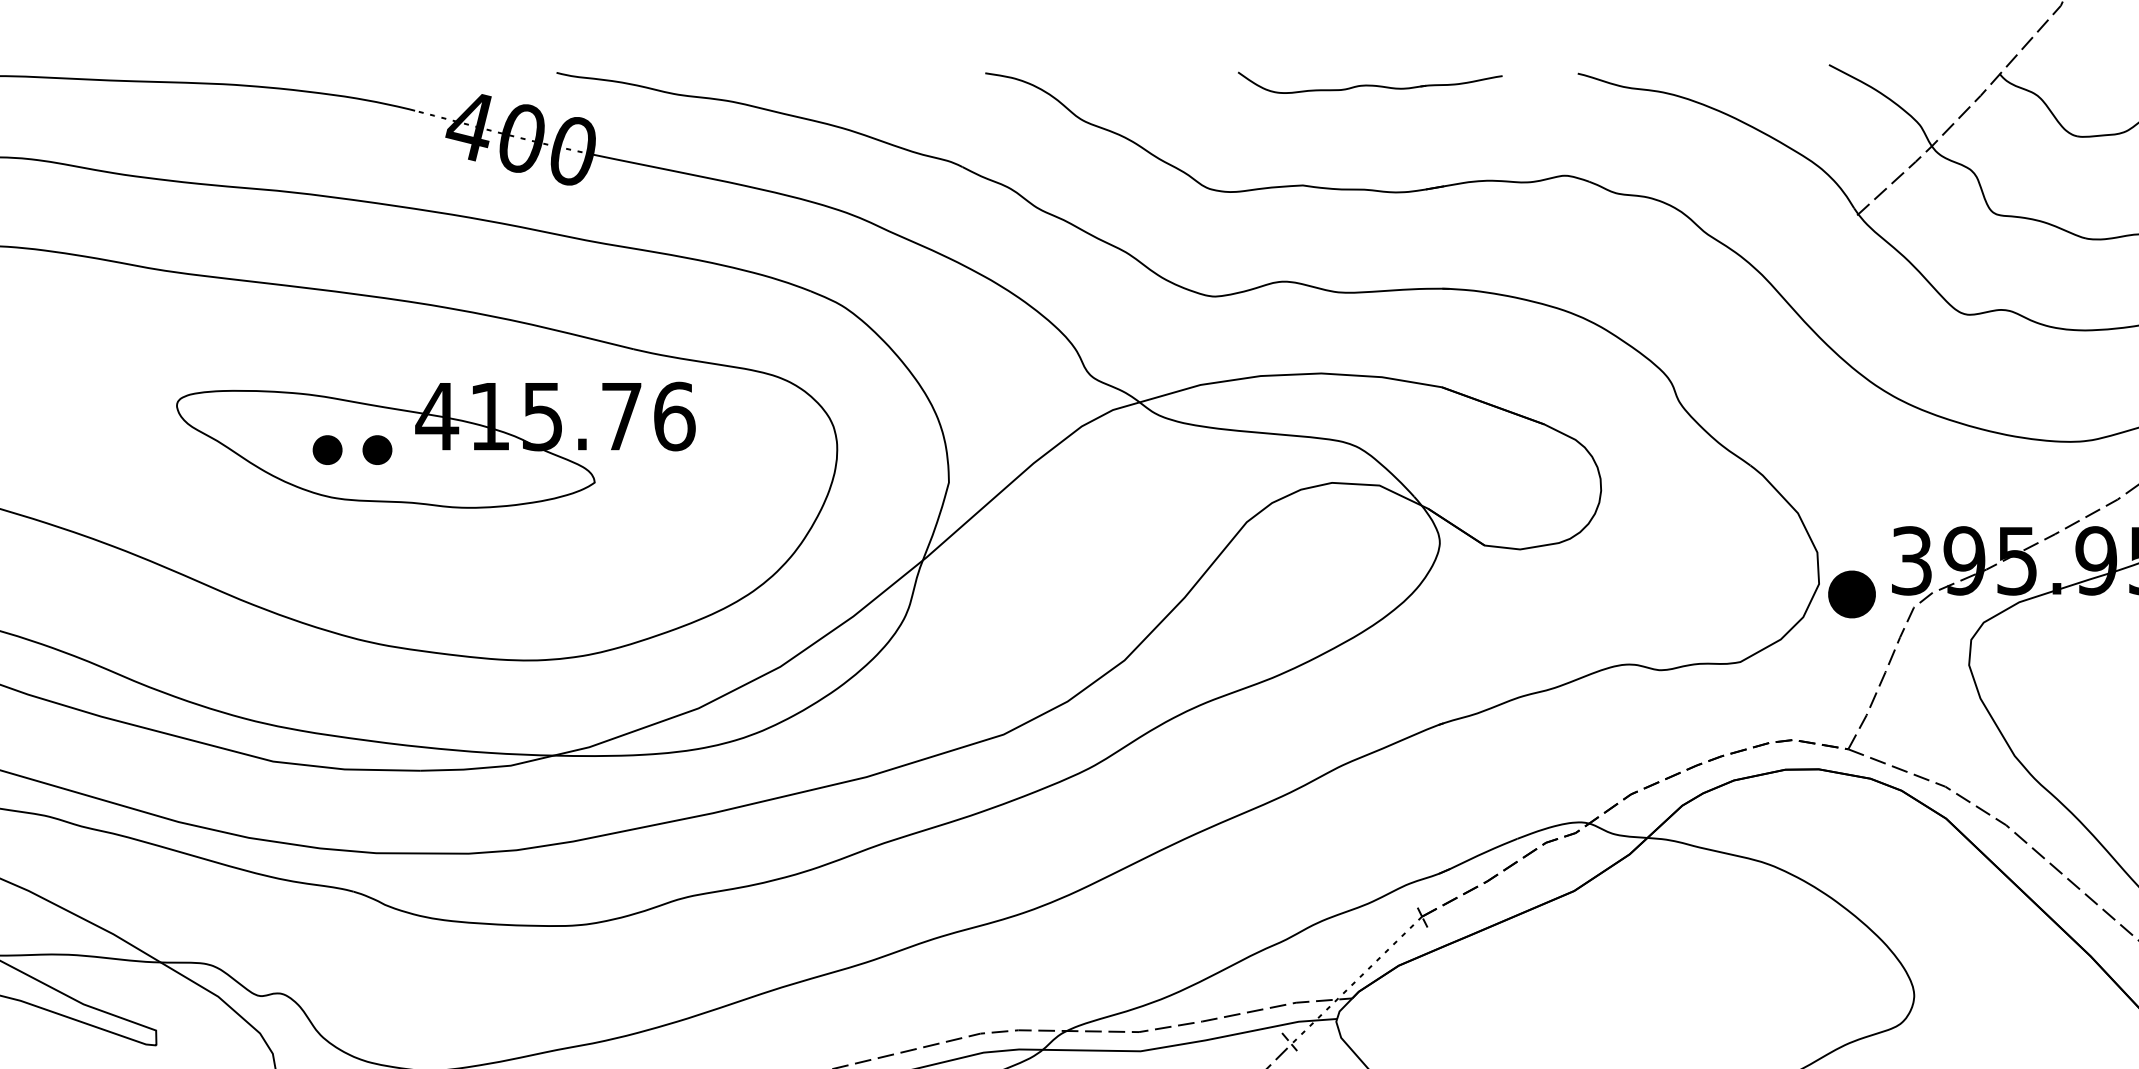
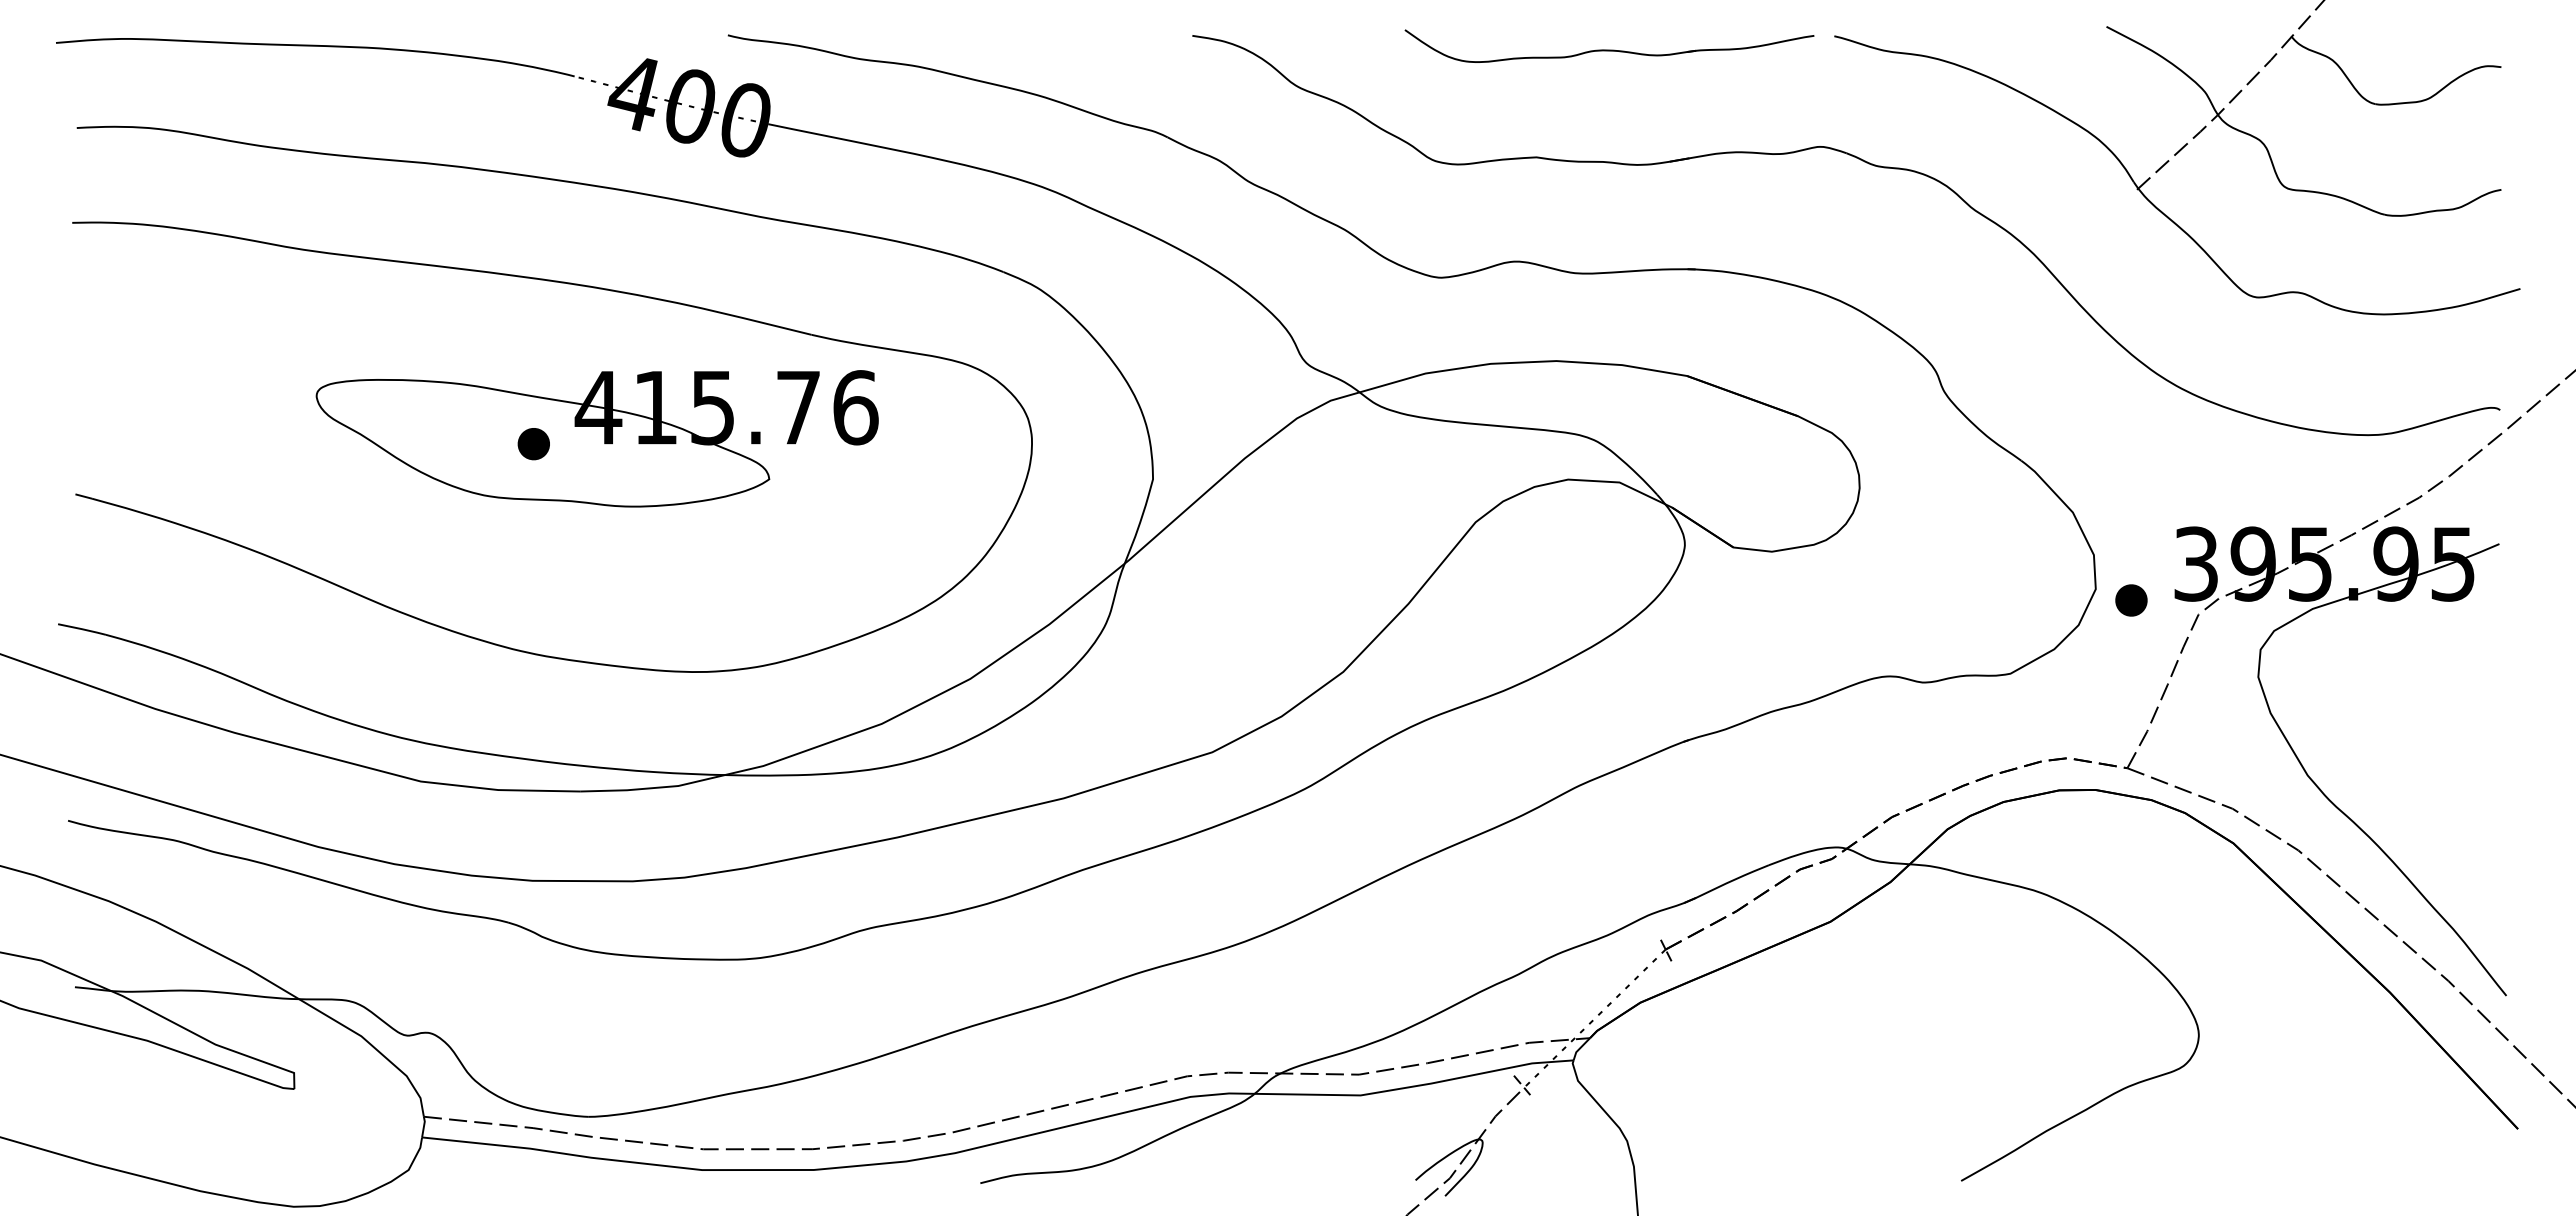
part: (1370, 82) -> (1609, 45), size x1.43
part: (327, 450) -> (479, 444), removed
part: (1852, 594) -> (2131, 600), size x0.62

